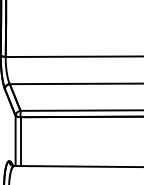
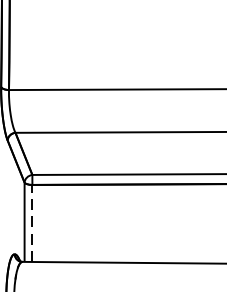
line: (20, 141) -> (32, 223), solid -> dashed

